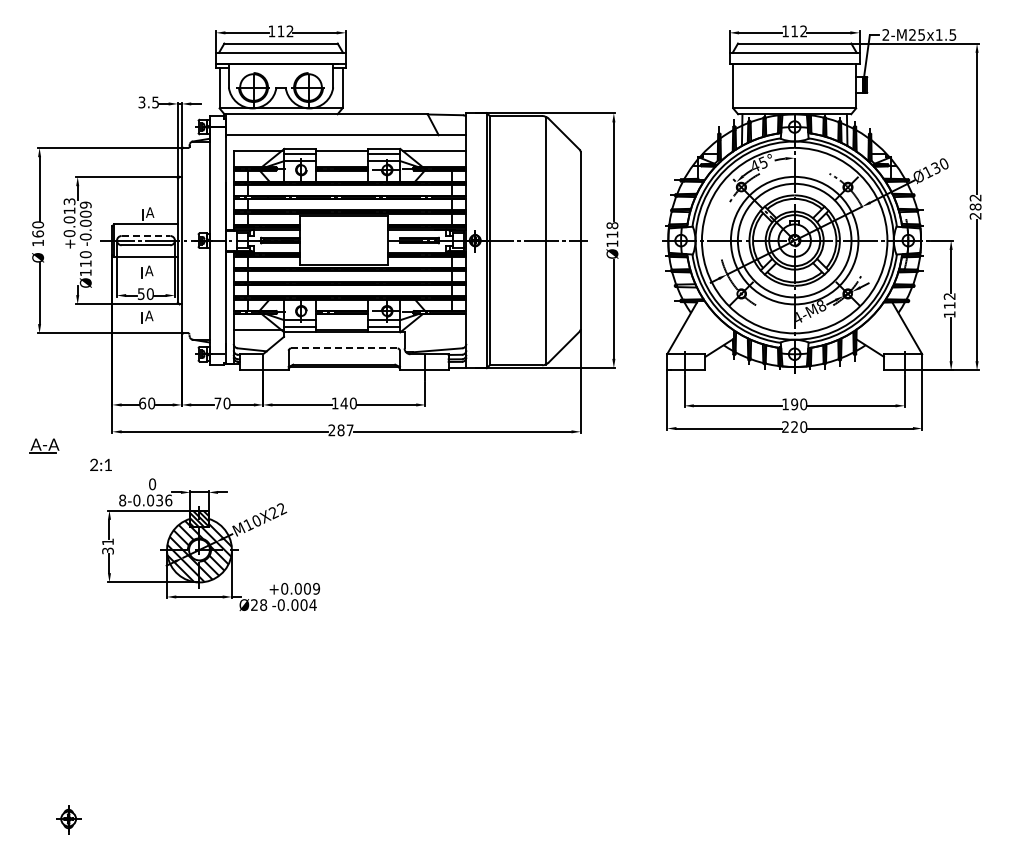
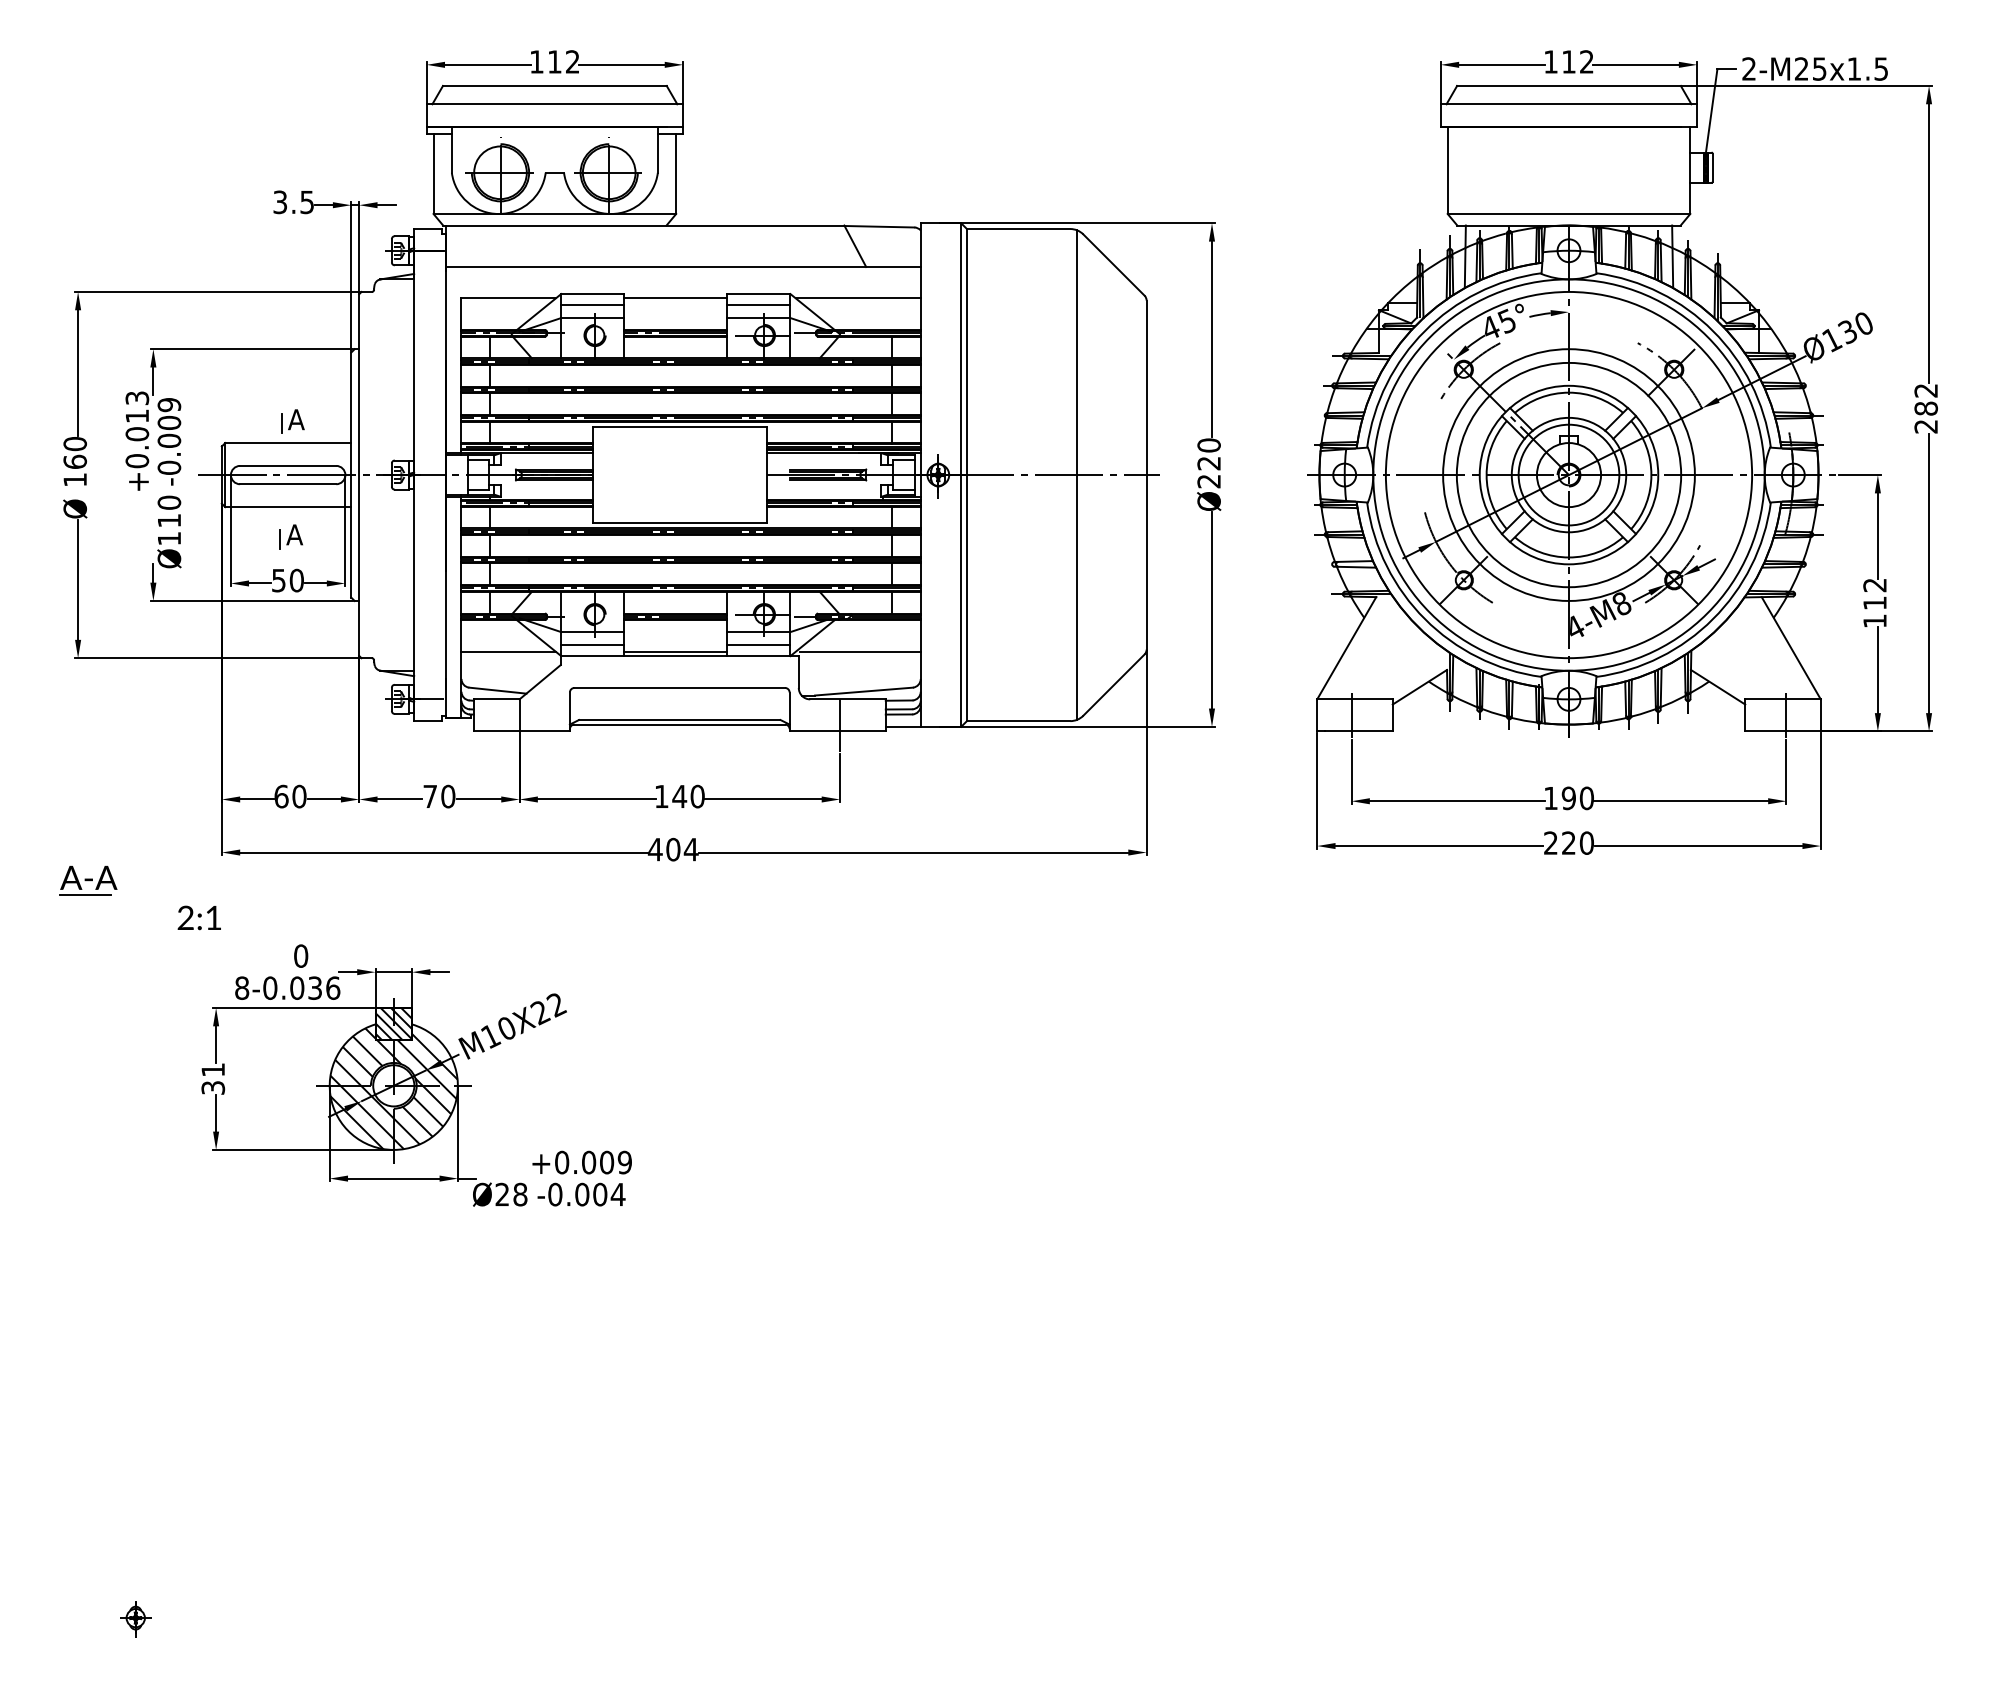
text: (612, 234) -> (1209, 462), Ø118 -> Ø220
line: (146, 236) -> (289, 466), dashed -> solid
part: (147, 316) -> (291, 624), removed
line: (435, 330) -> (859, 652), added
line: (344, 348) -> (680, 688), dashed -> solid
text: (340, 430) -> (672, 849), 287 -> 404
part: (68, 820) -> (135, 1619), size x0.62

